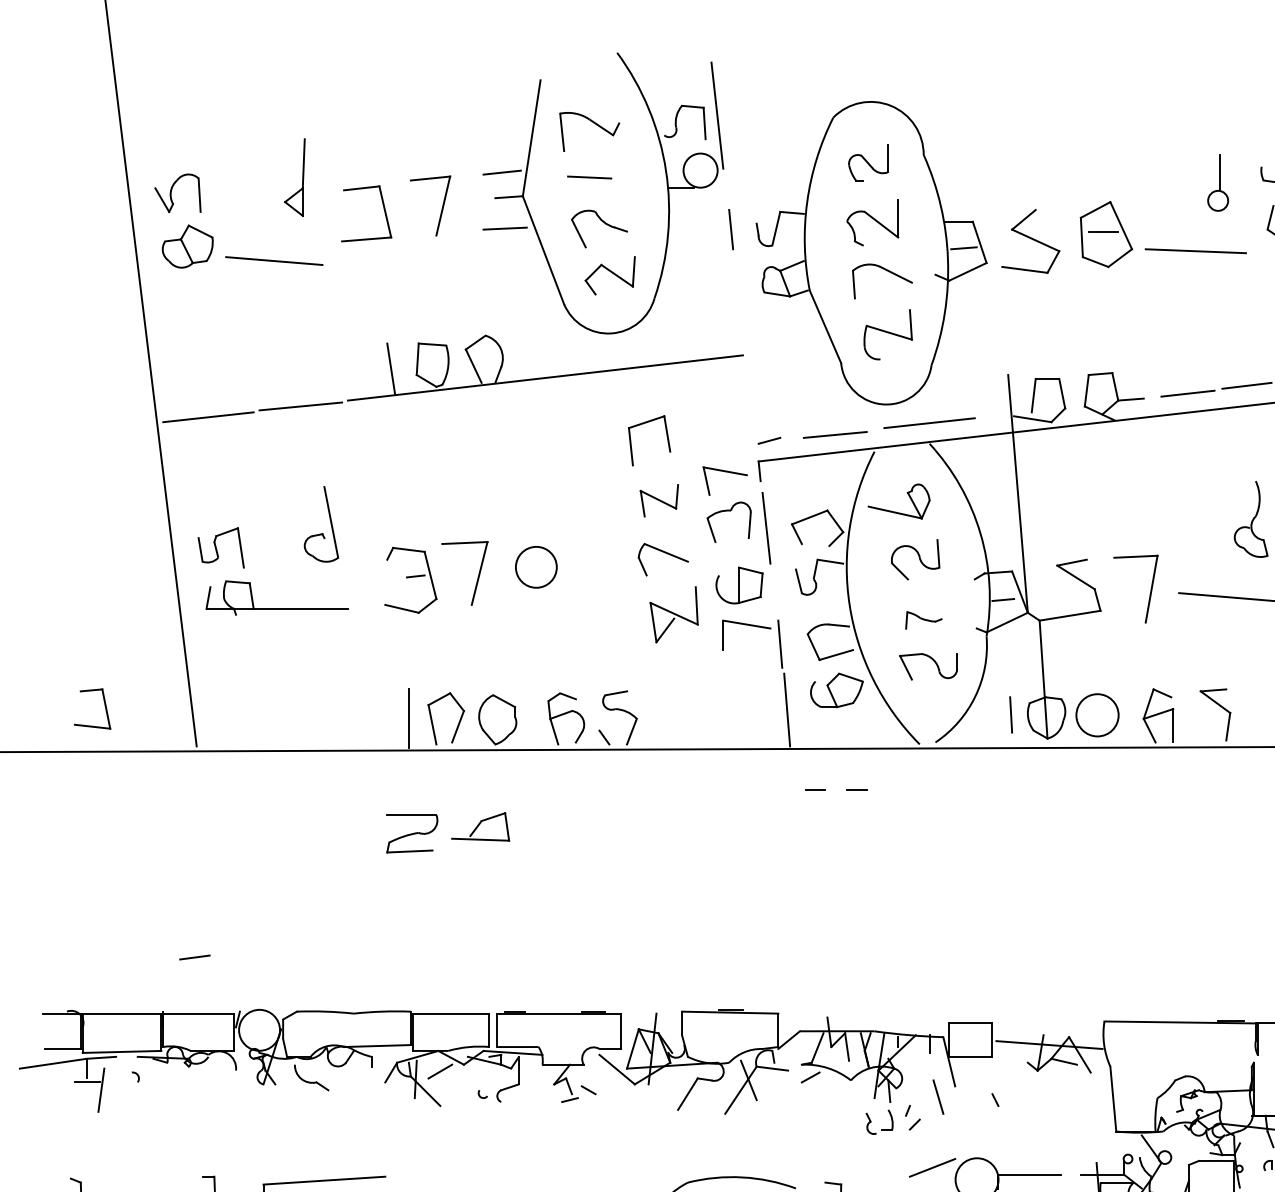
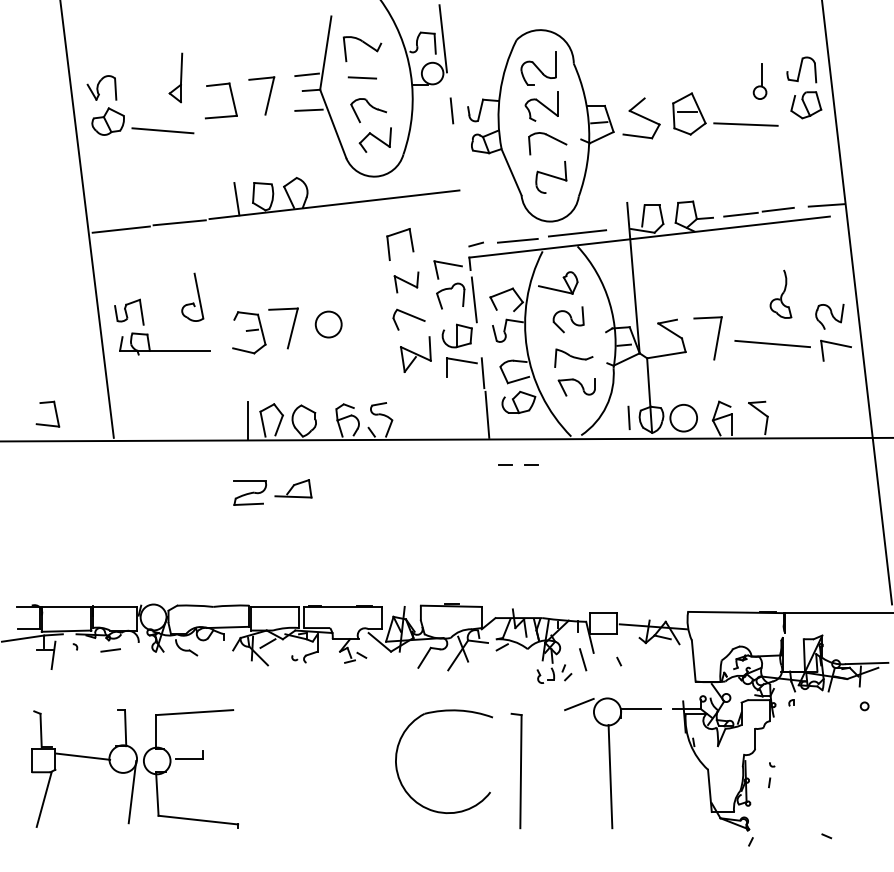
part: (867, 162) -> (538, 68), size x1.43
part: (923, 619) -> (573, 357), size x1.67
line: (194, 957) -> (110, 650), moved

